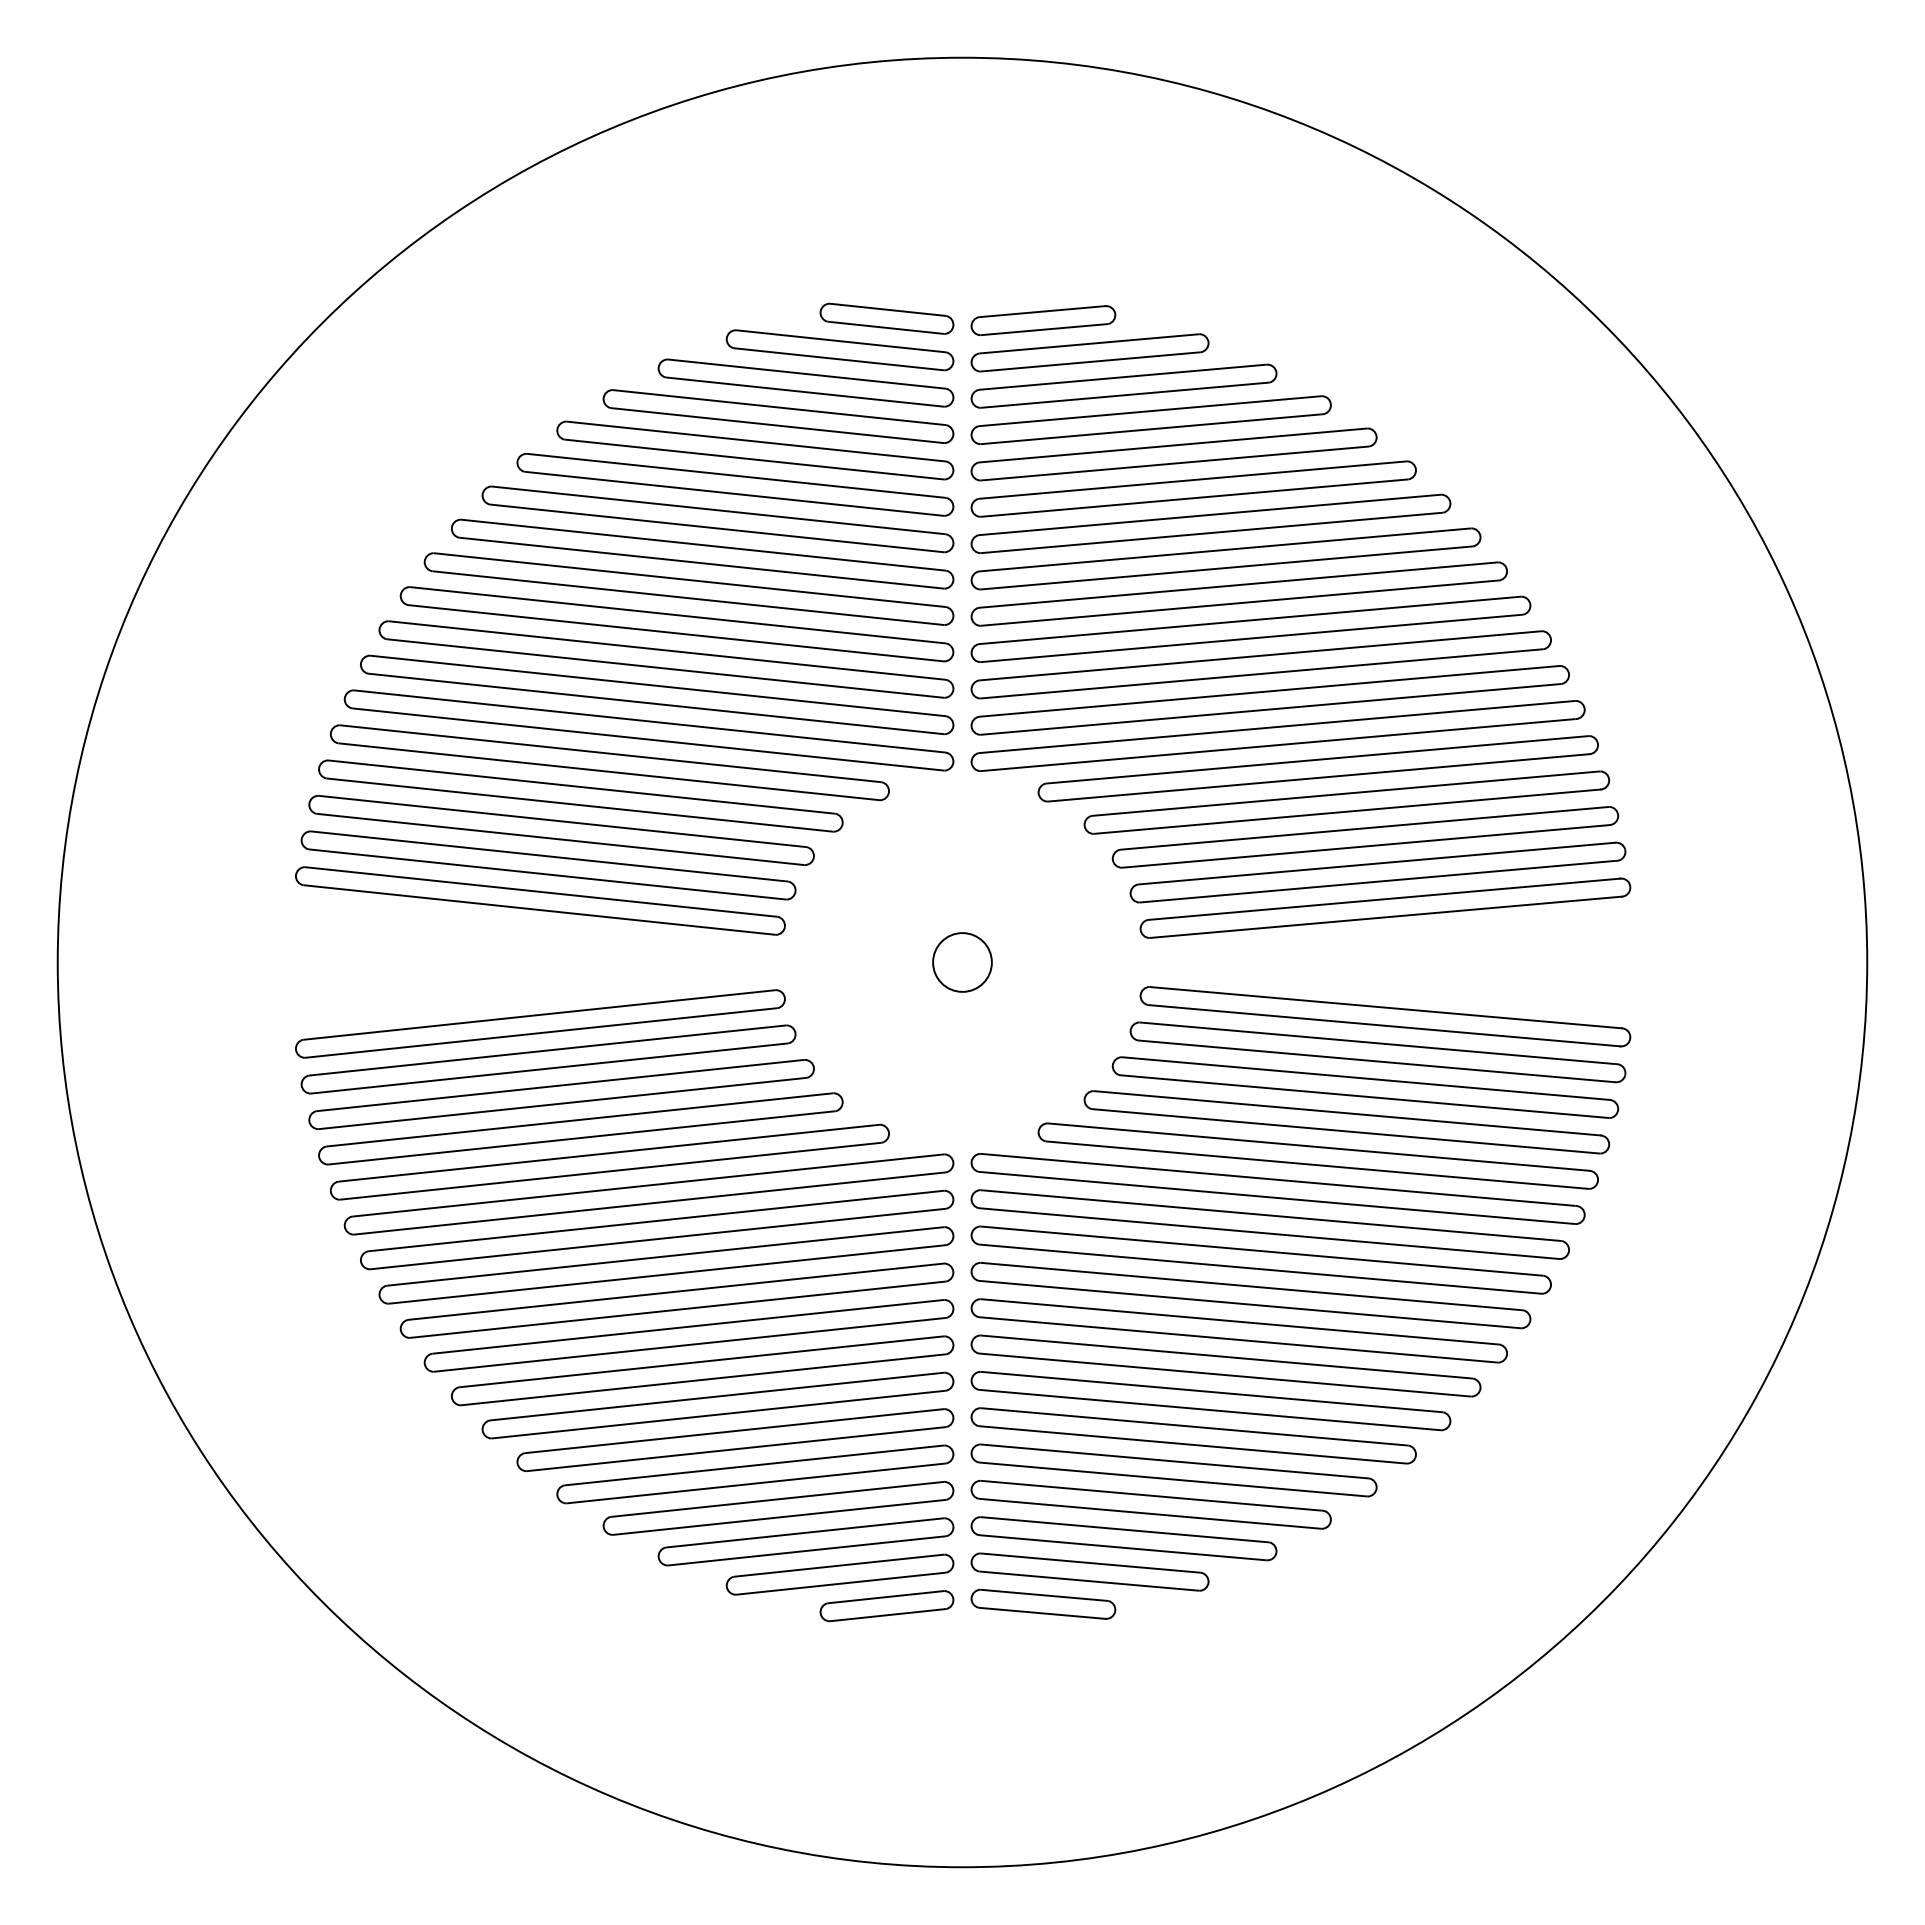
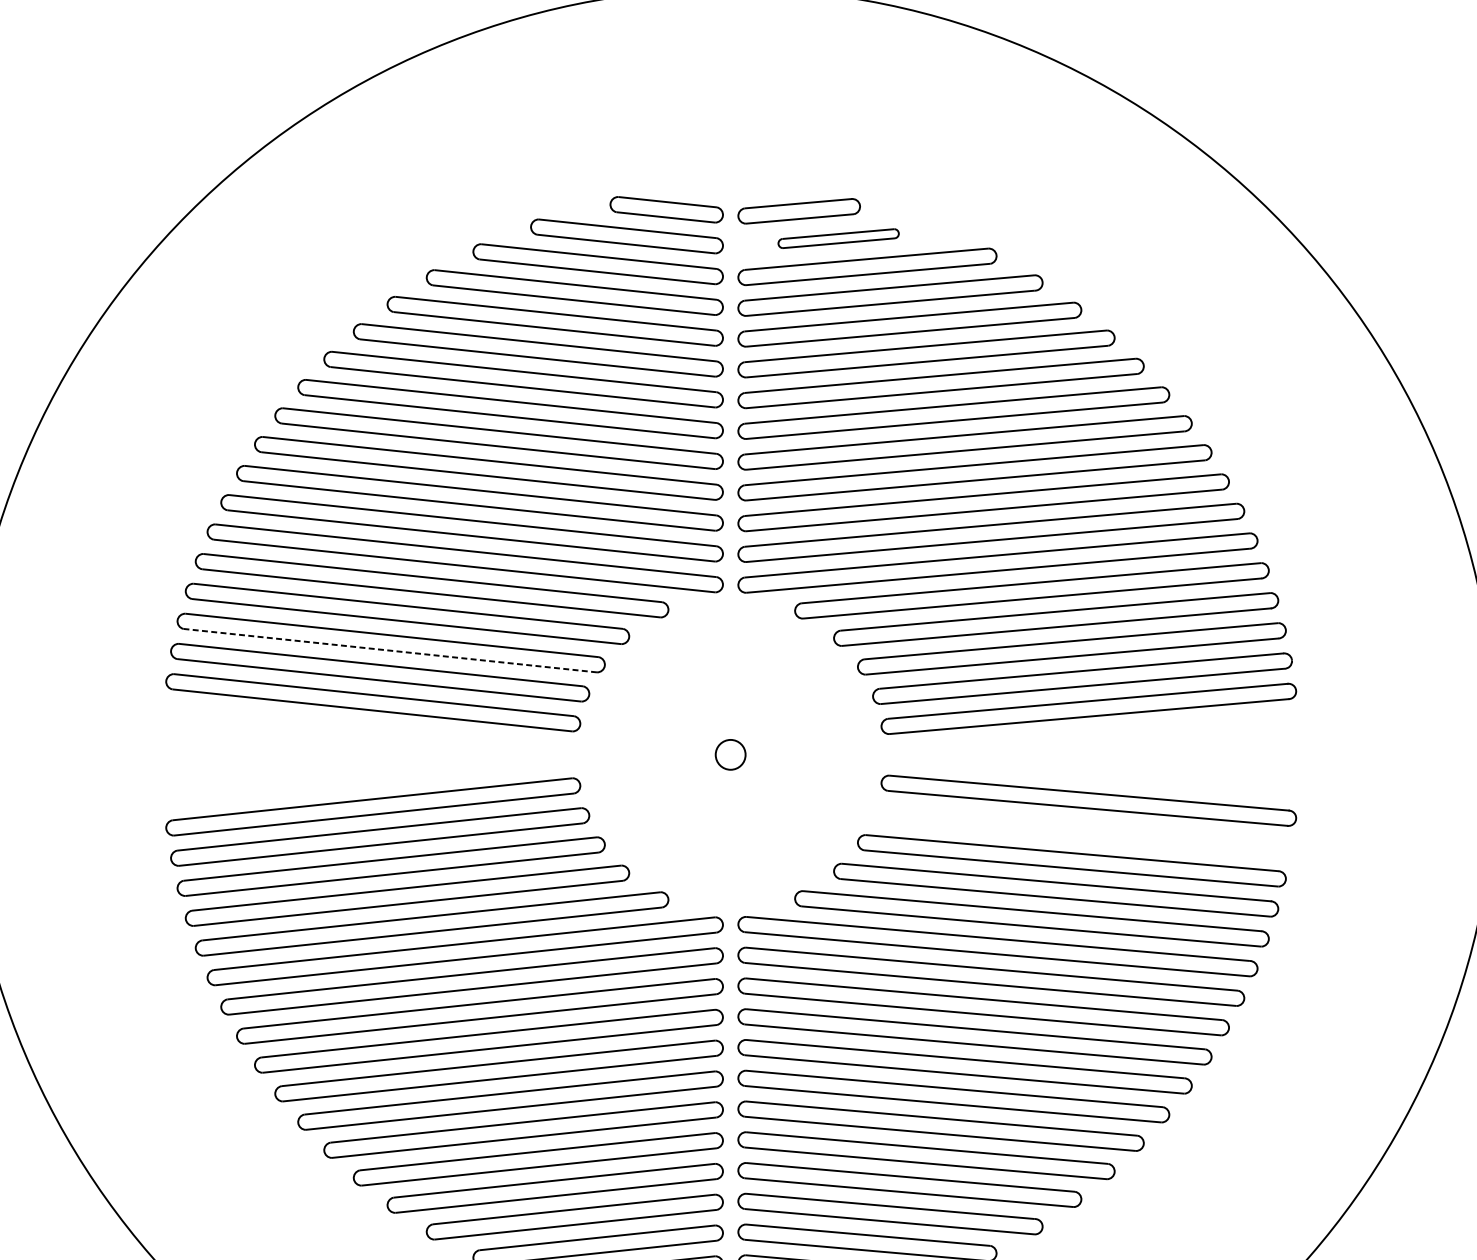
part: (1089, 352) -> (838, 238), size x0.6
line: (560, 839) -> (390, 650), solid -> dashed
circle: (962, 962) -> (730, 754), size x0.6
part: (1377, 1052) -> (1082, 831), removed

